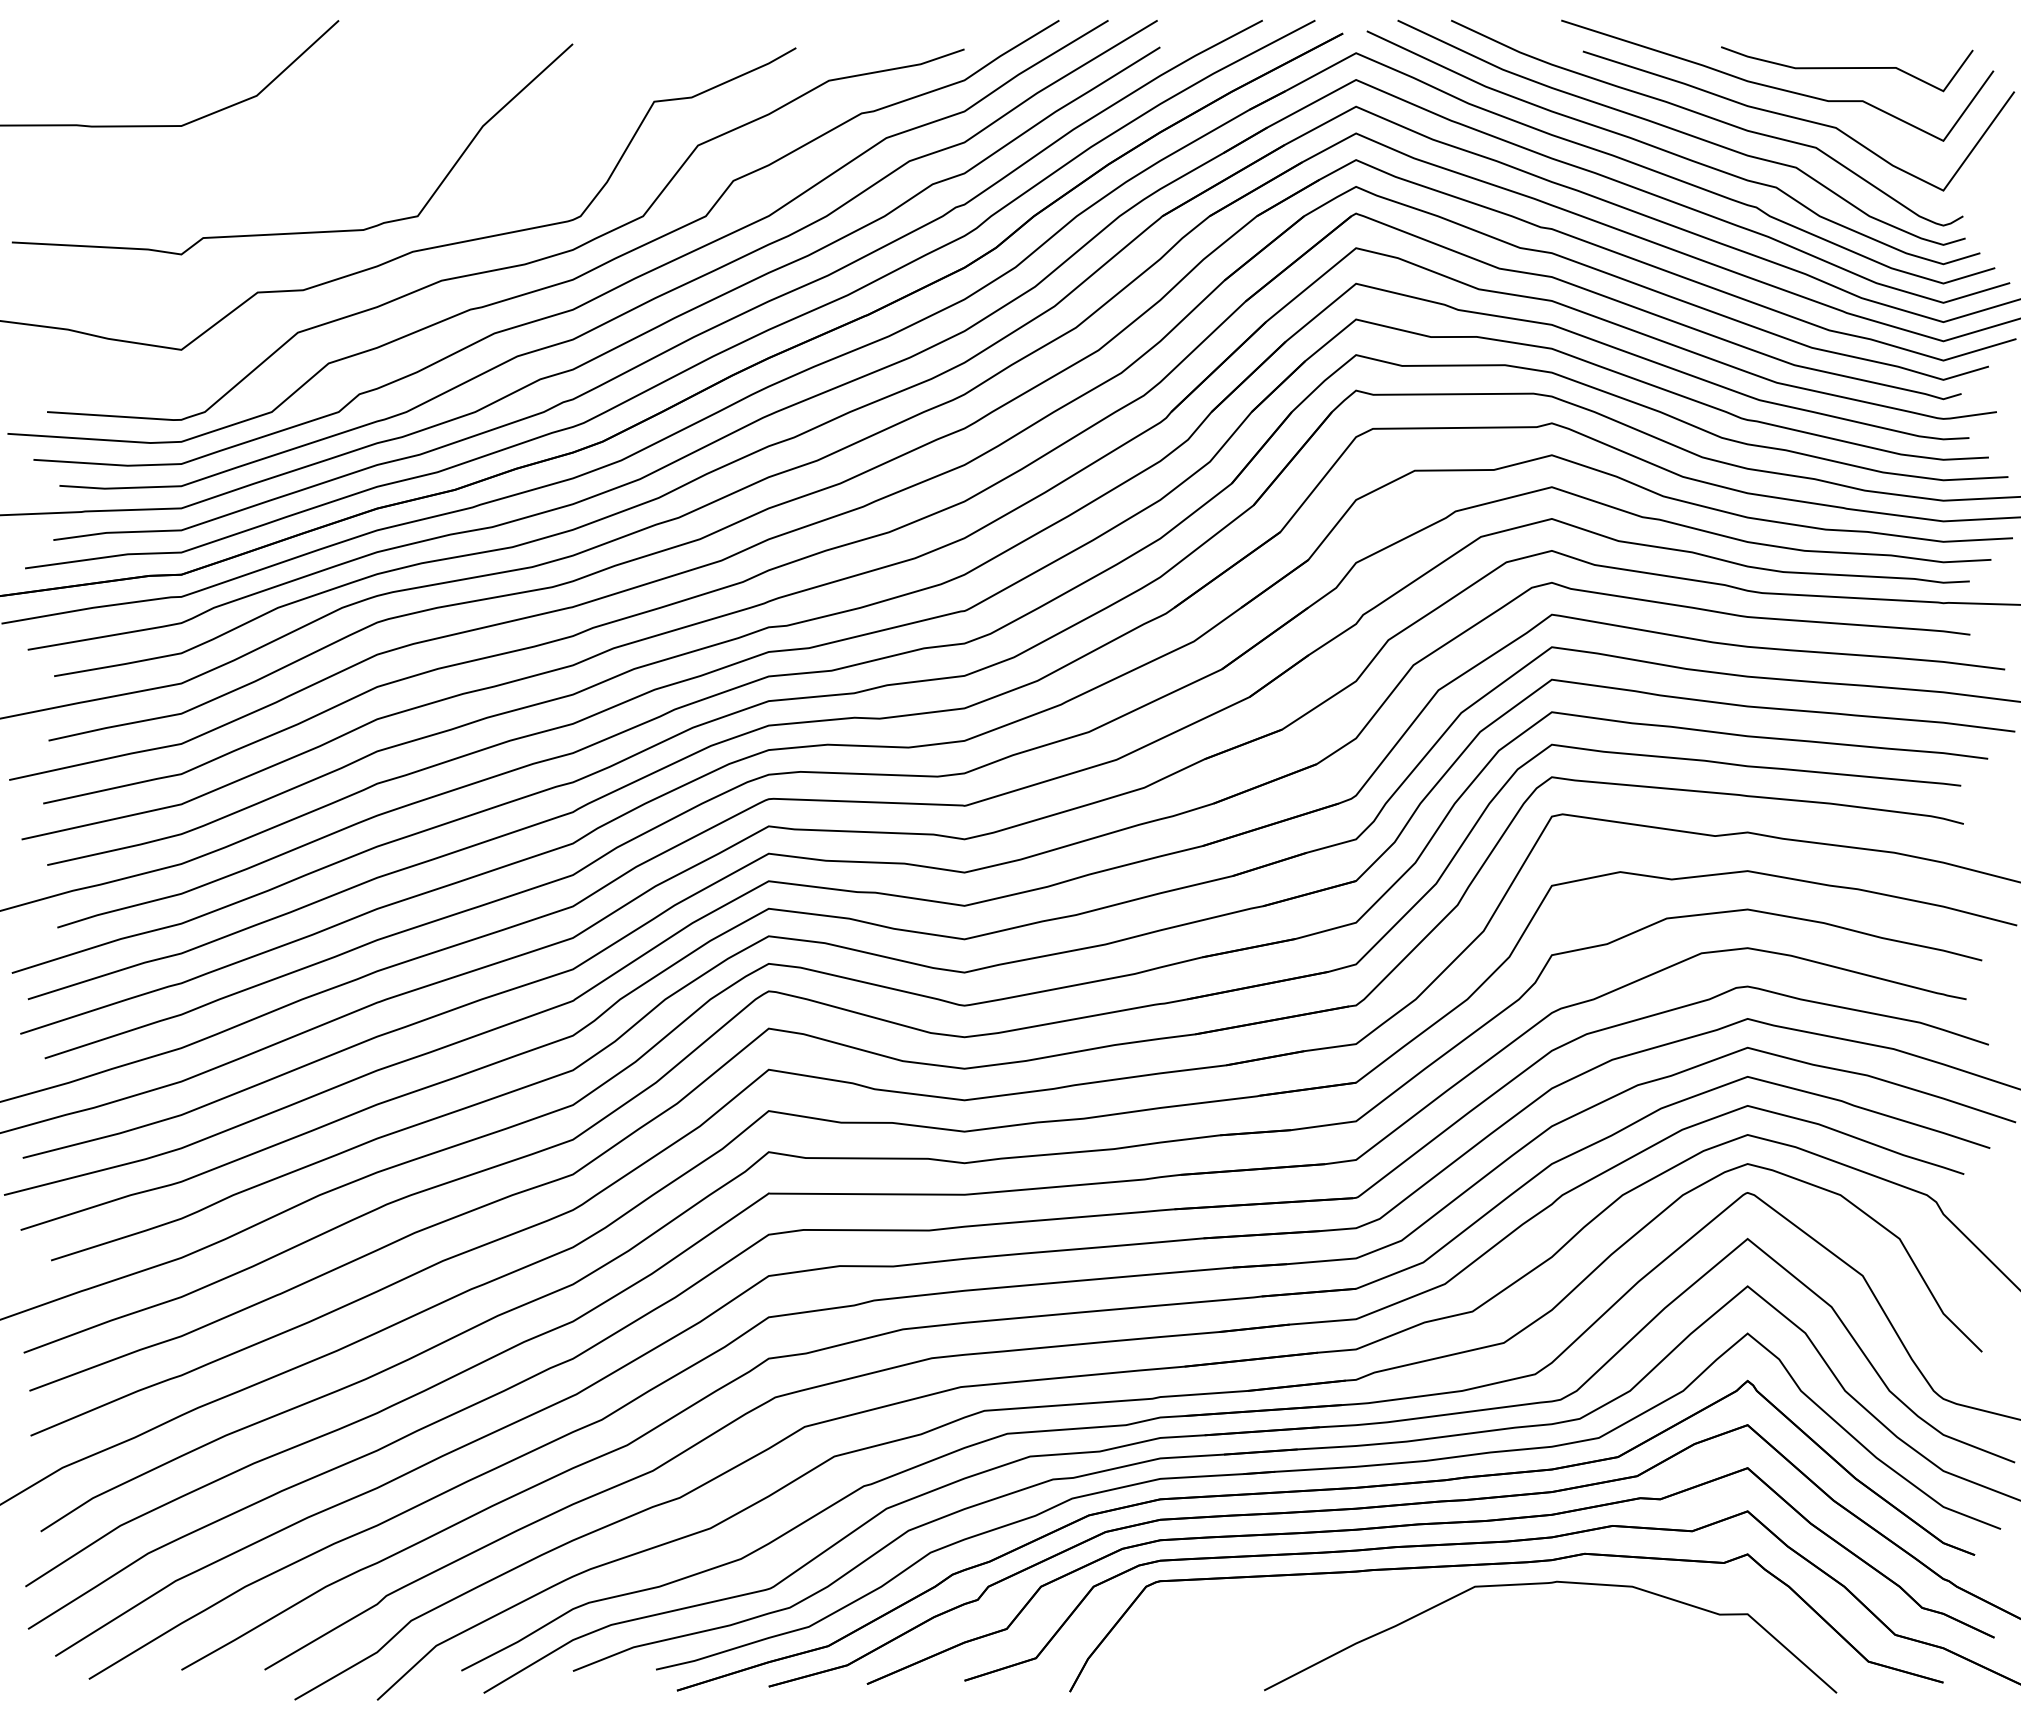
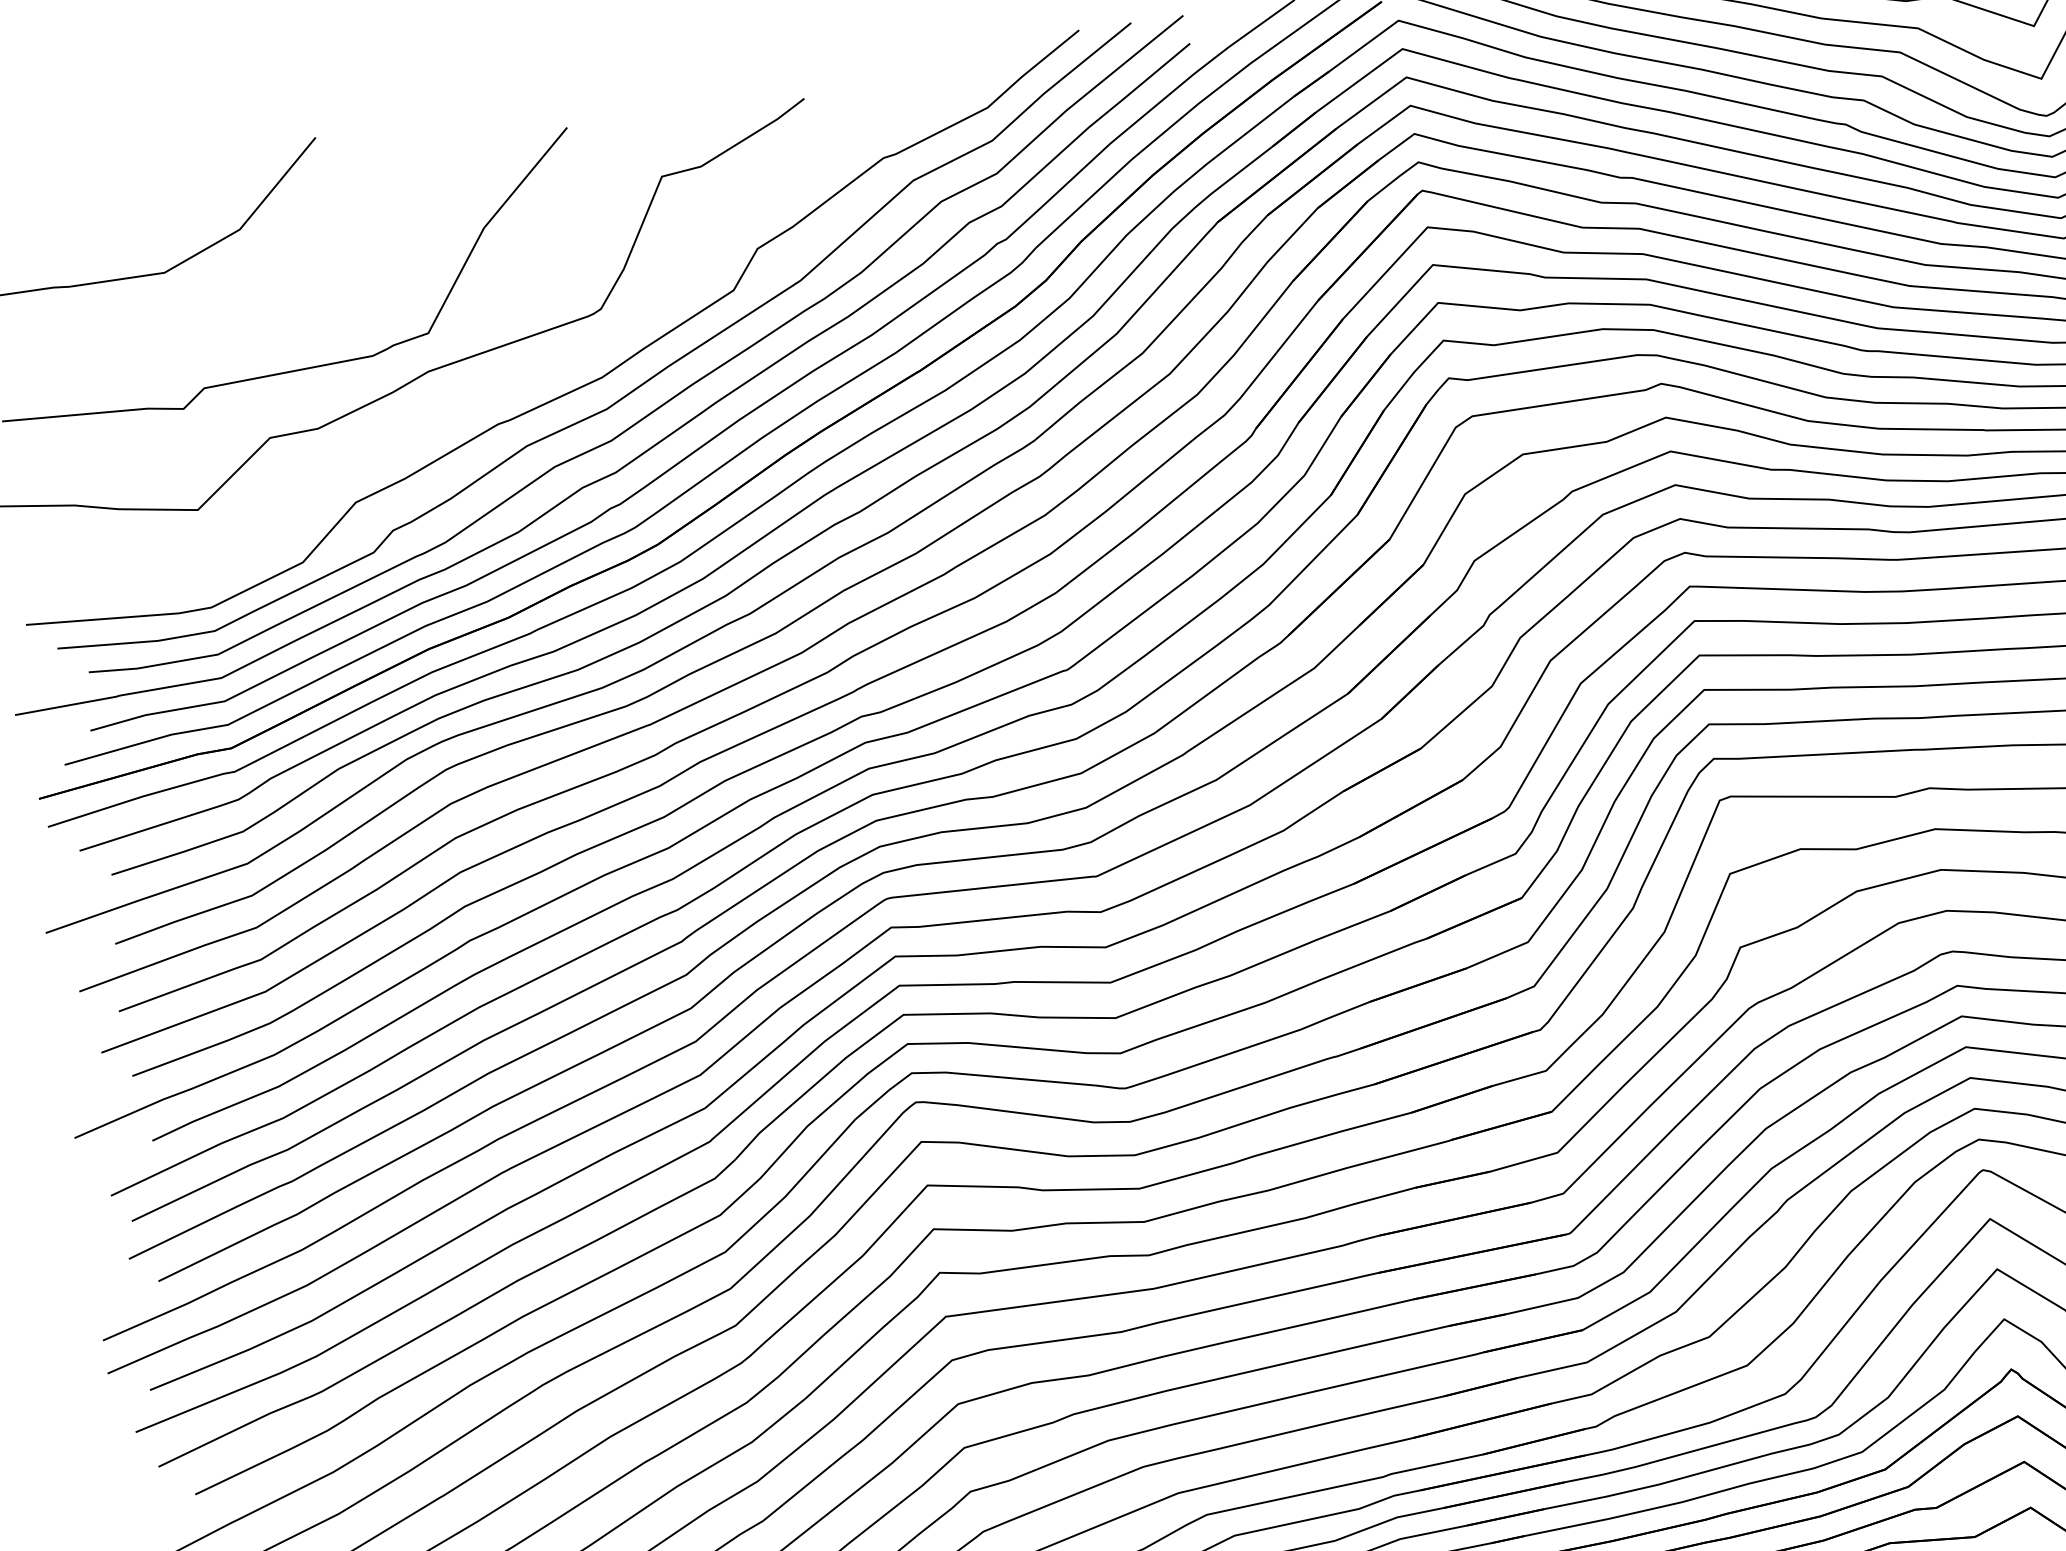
curve: (512, 265) -> (536, 371), removed

